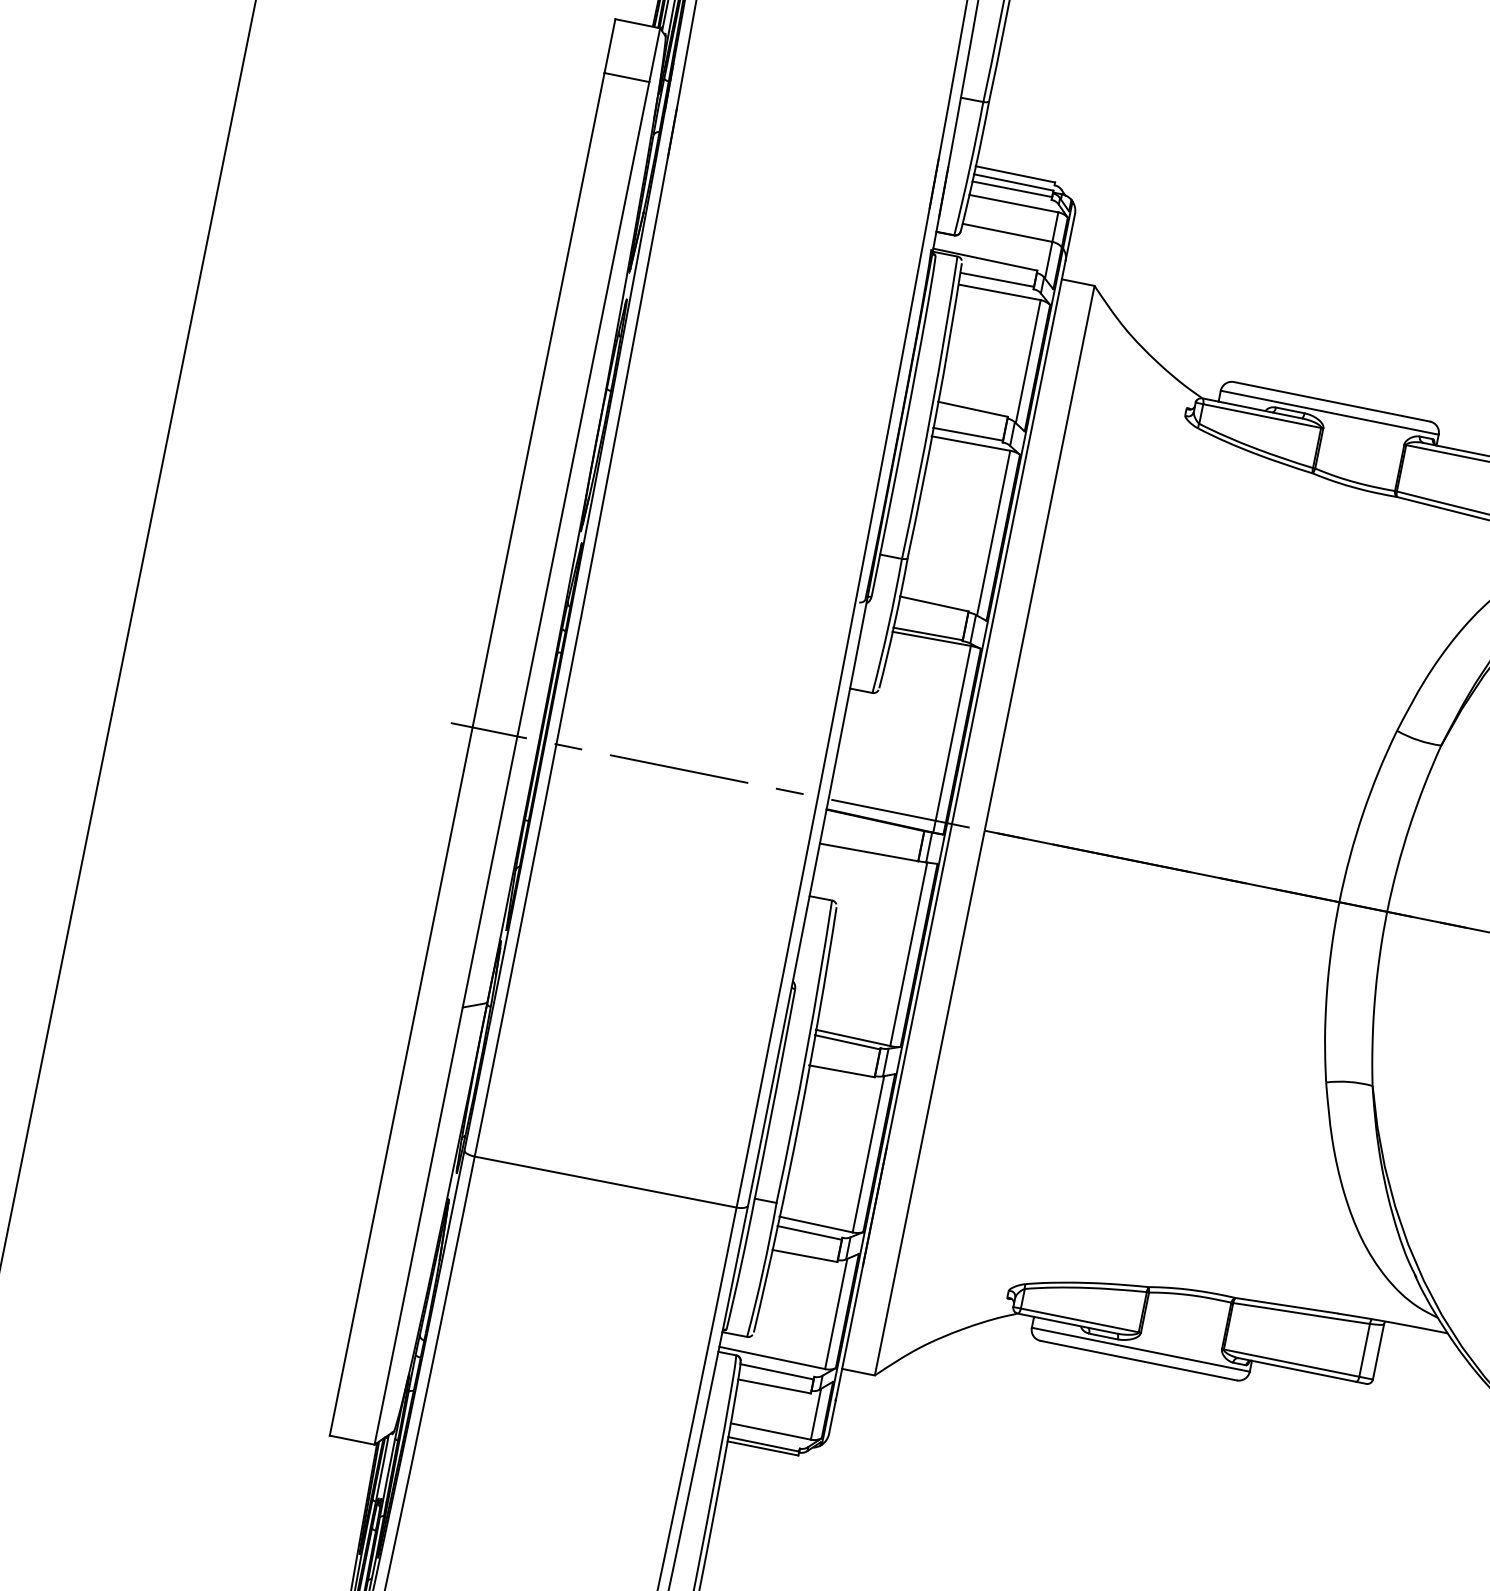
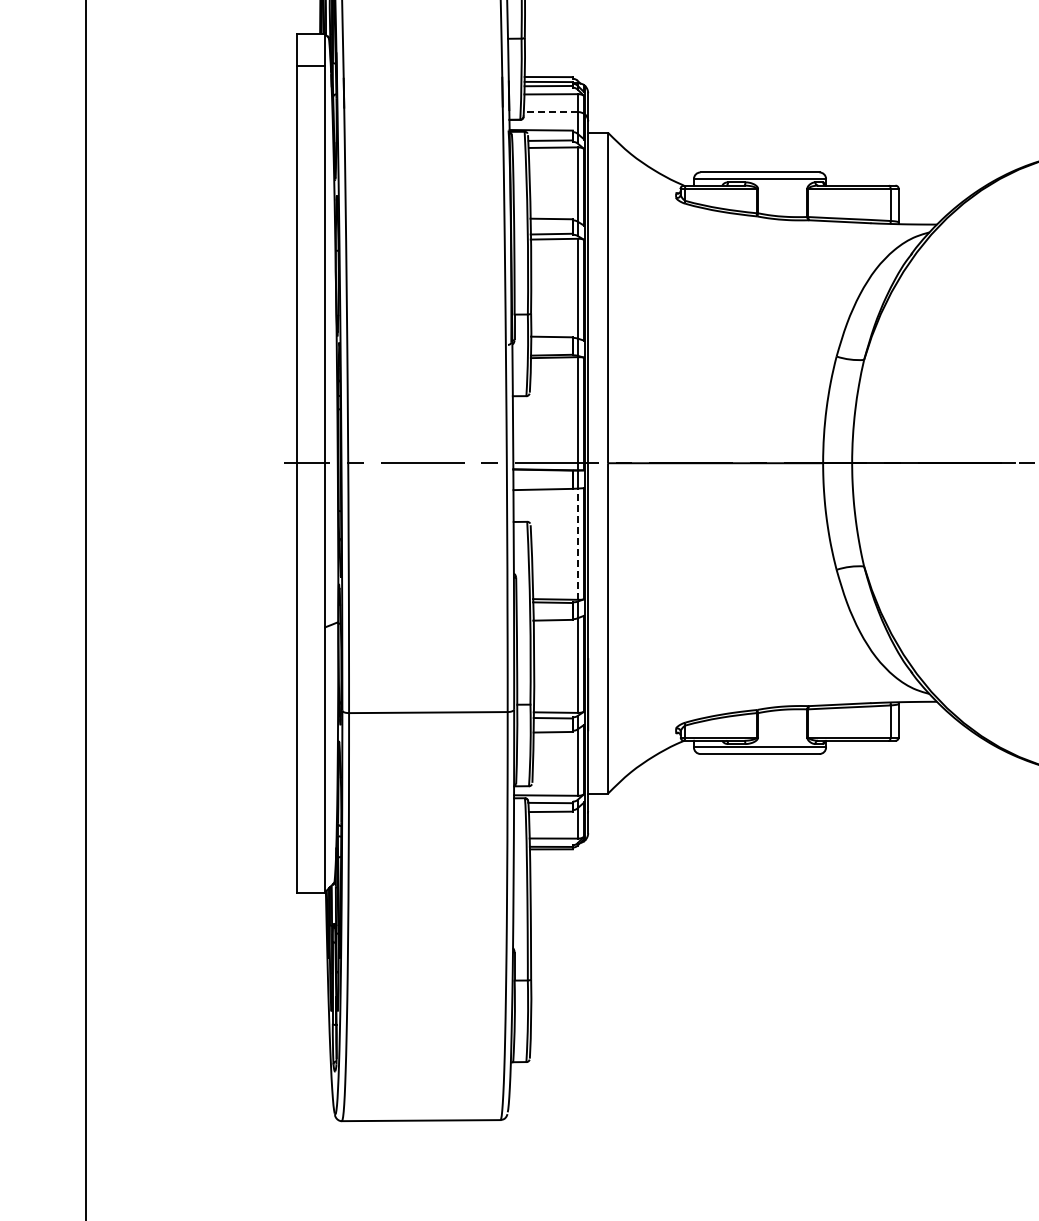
line: (1006, 233) -> (550, 112), solid -> dashed
line: (909, 954) -> (578, 544), solid -> dashed

